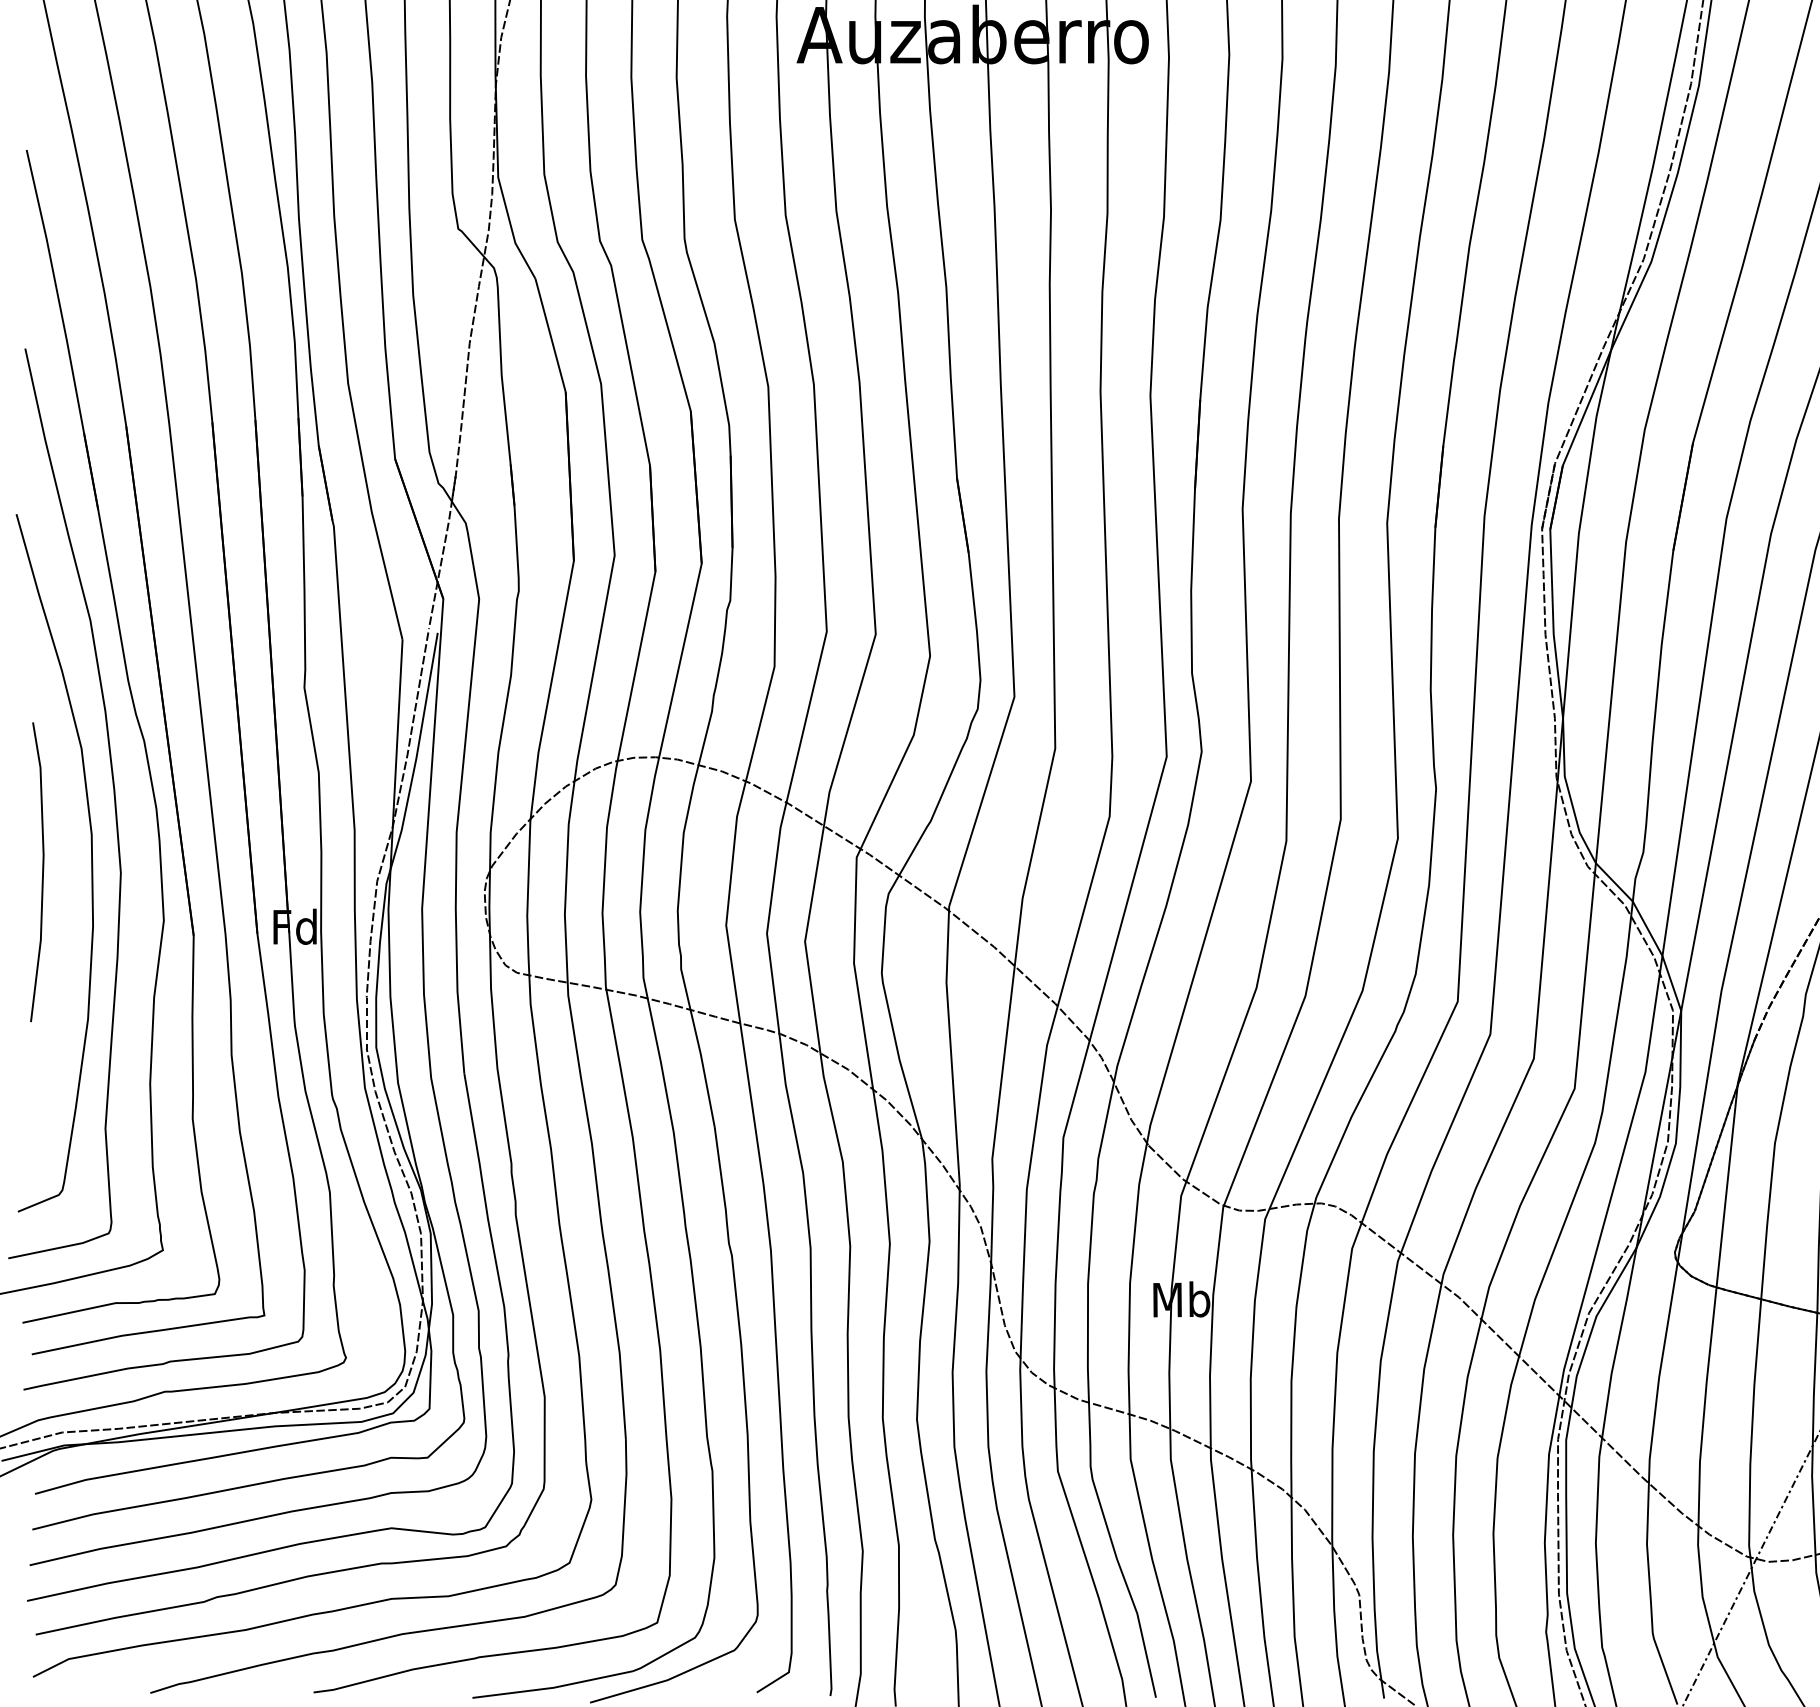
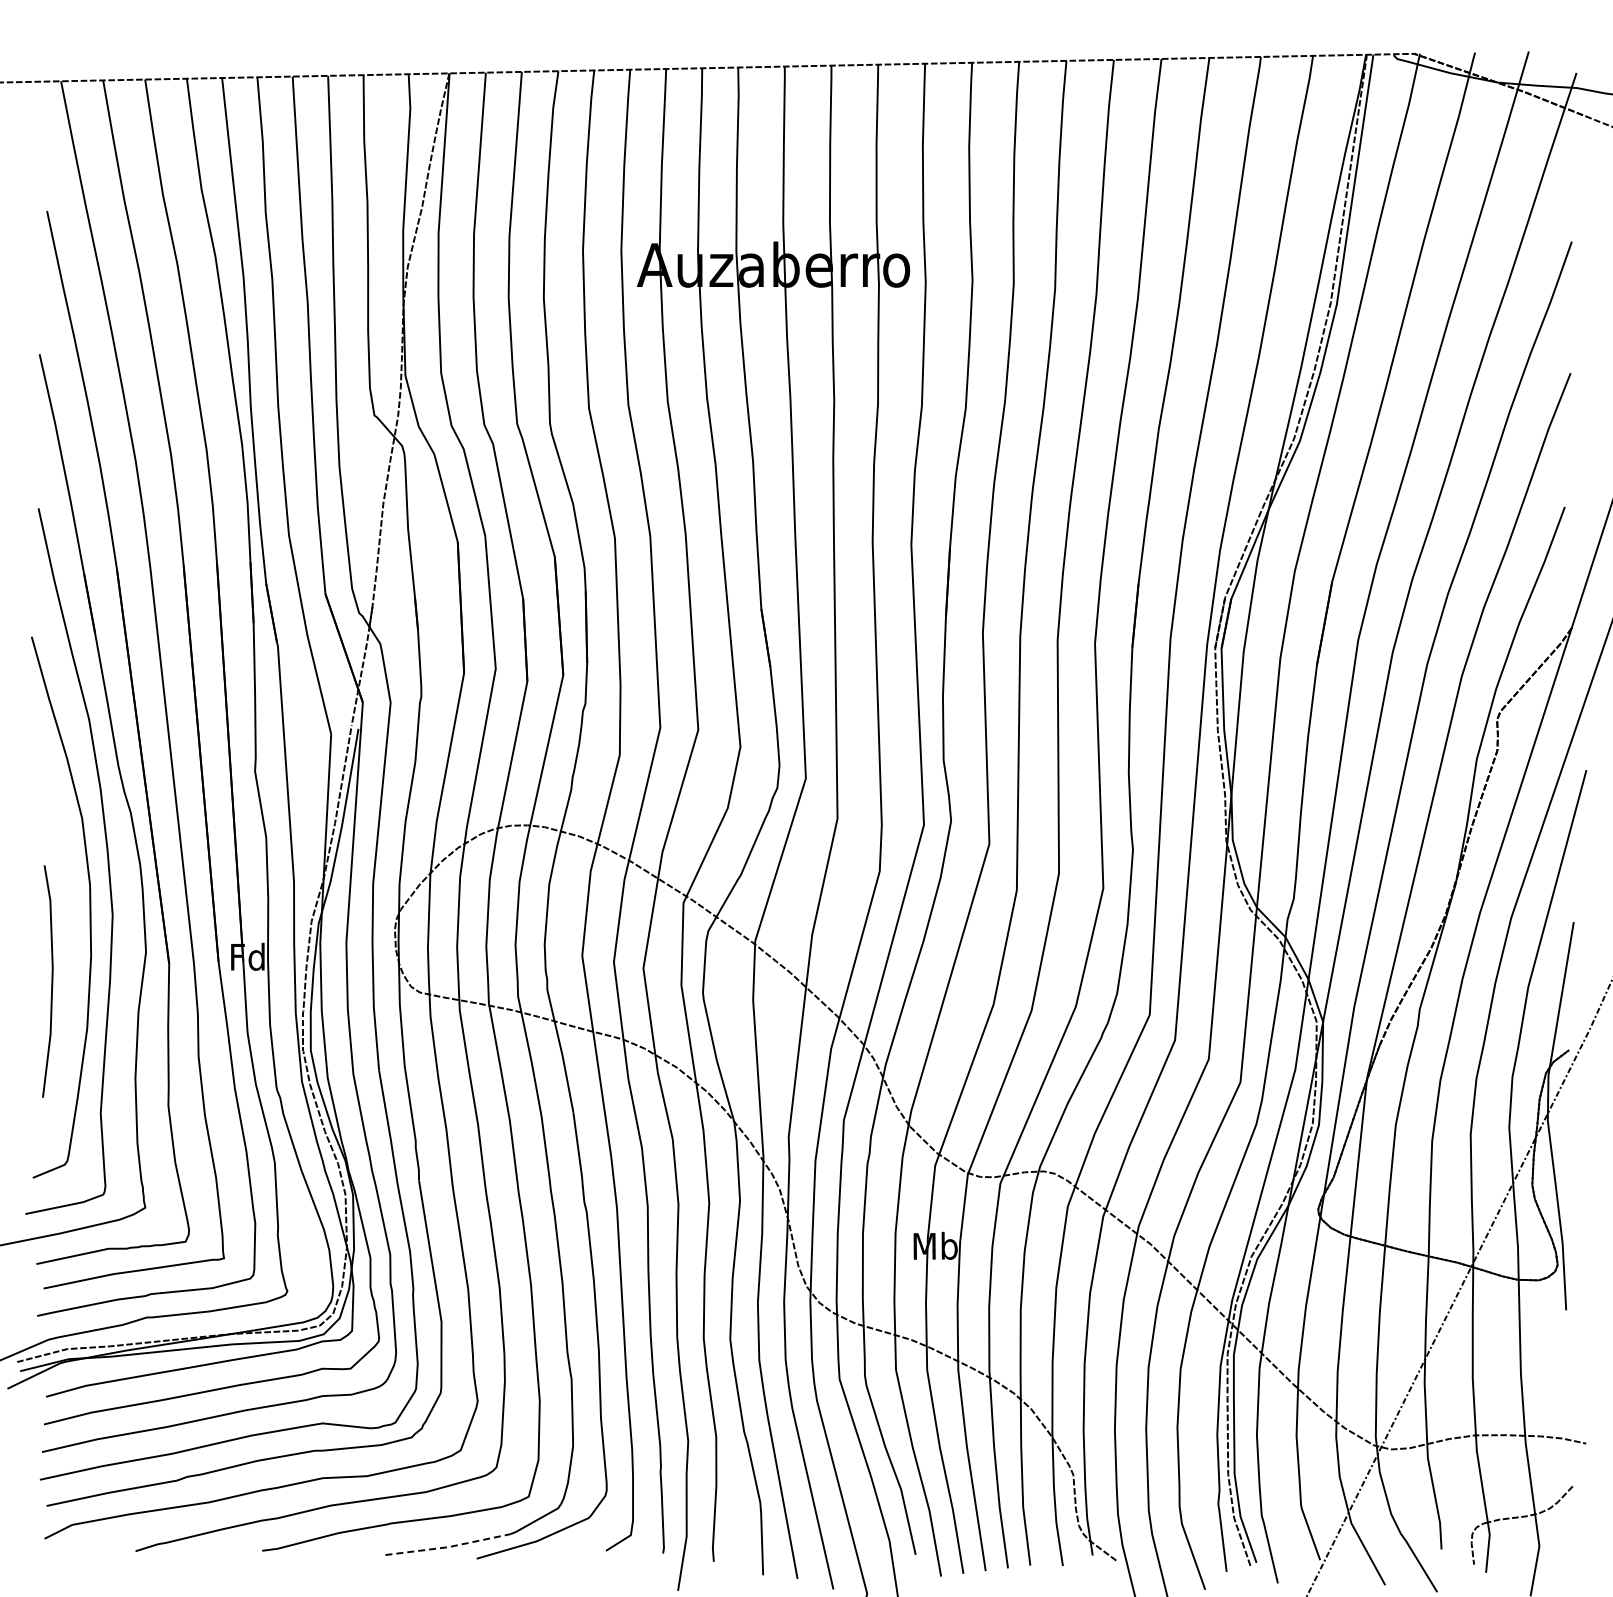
line: (41, 872) -> (51, 981), moved
line: (553, 1688) -> (448, 1547), solid -> dashed

